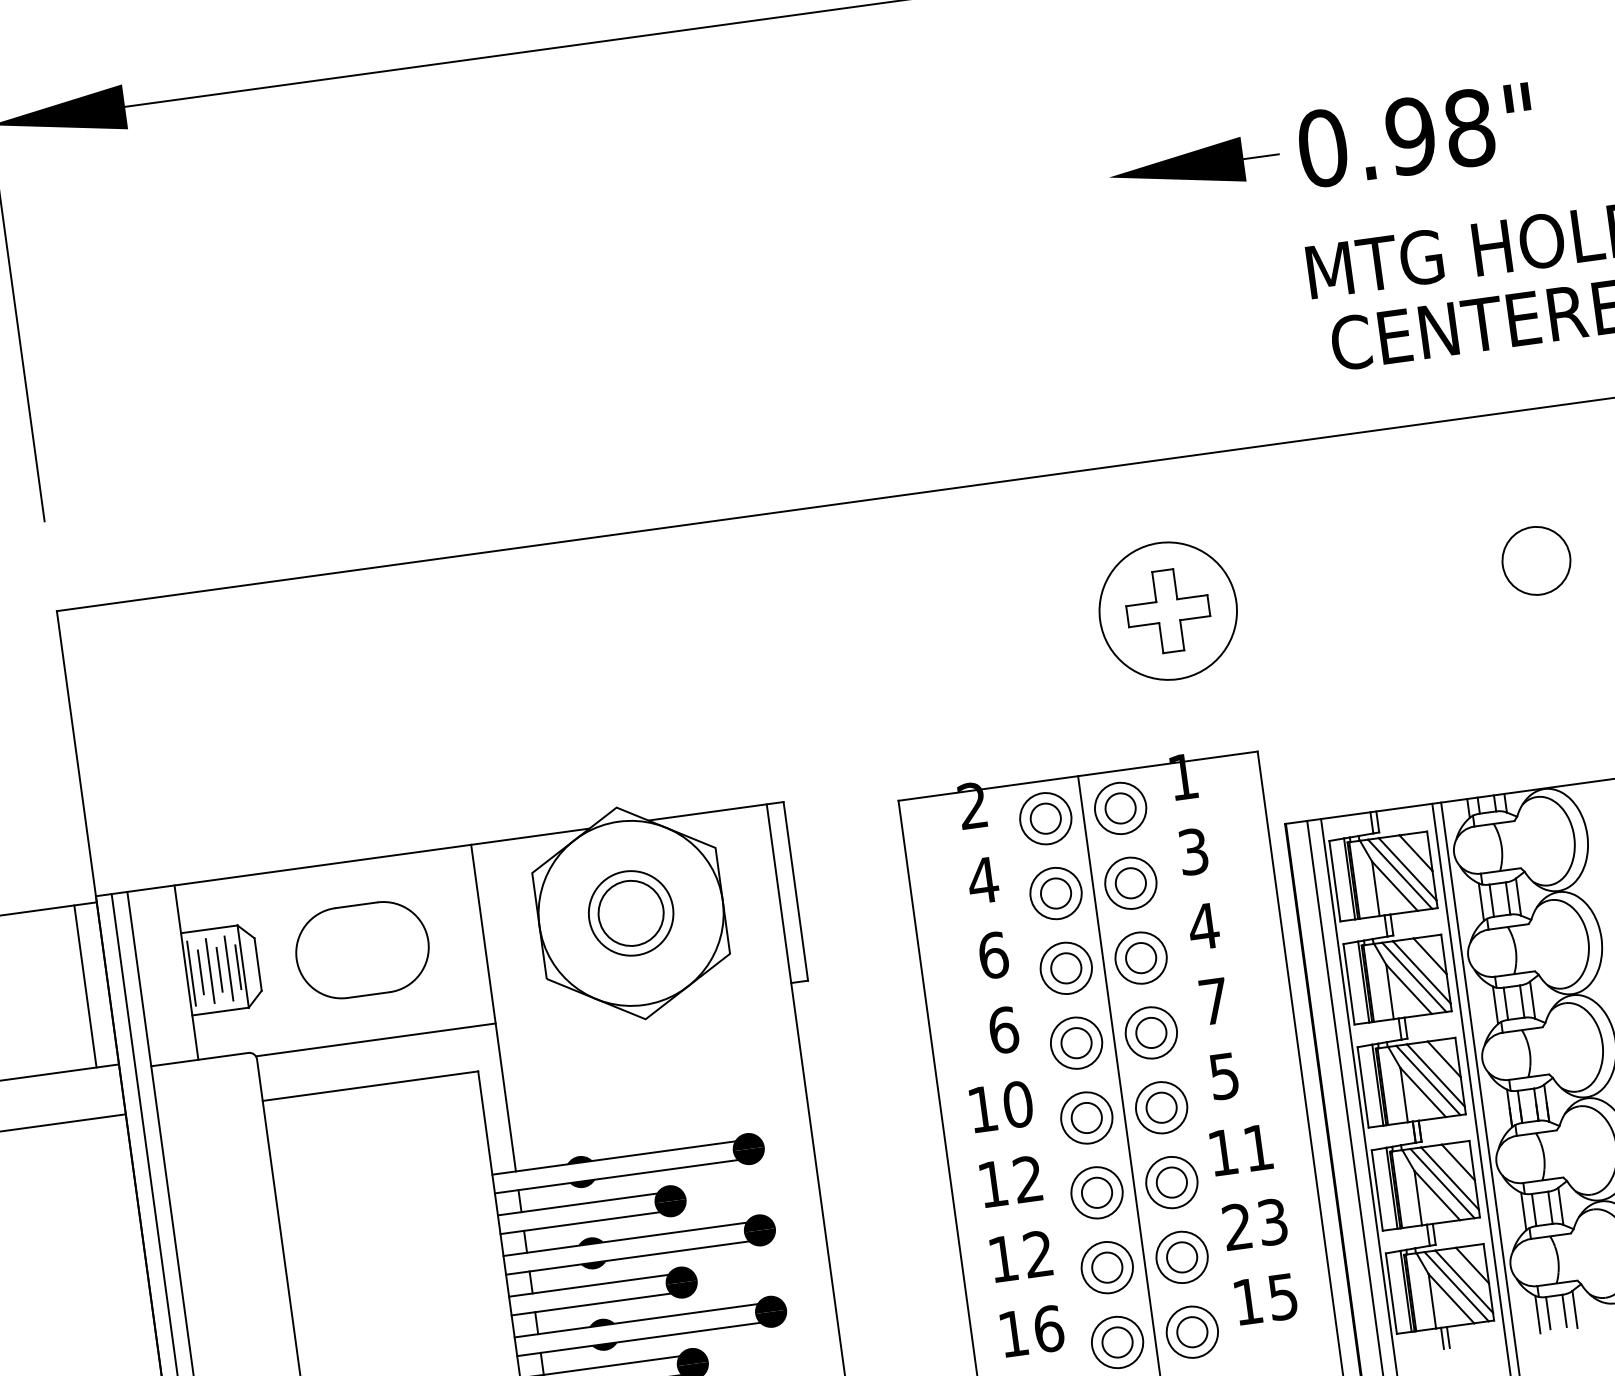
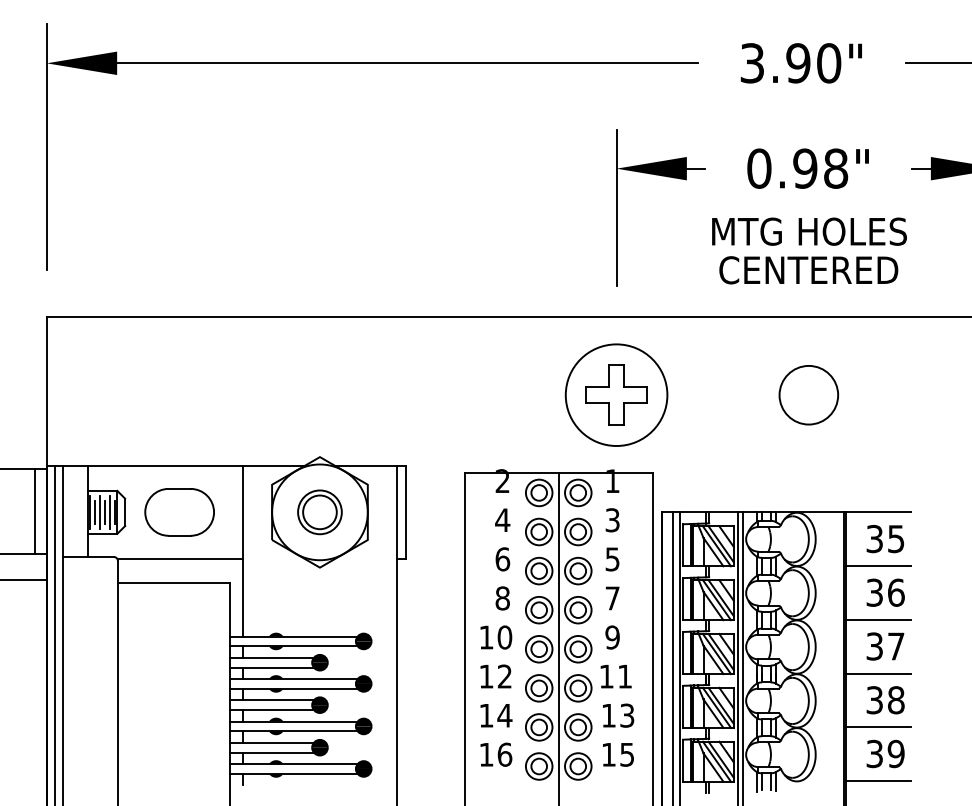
text: (1415, 135) -> (807, 168), moved
line: (1118, 251) -> (616, 207), added
circle: (1535, 559) -> (808, 394), size x1.67
part: (1167, 609) -> (616, 394), size x1.43
text: (1203, 926) -> (612, 559), 4 -> 5
text: (1003, 1030) -> (502, 598), 6 -> 8
text: (1224, 1076) -> (612, 637), 5 -> 9
text: (1236, 1226) -> (608, 715), 23 -> 13
text: (1037, 1253) -> (504, 715), 12 -> 14

